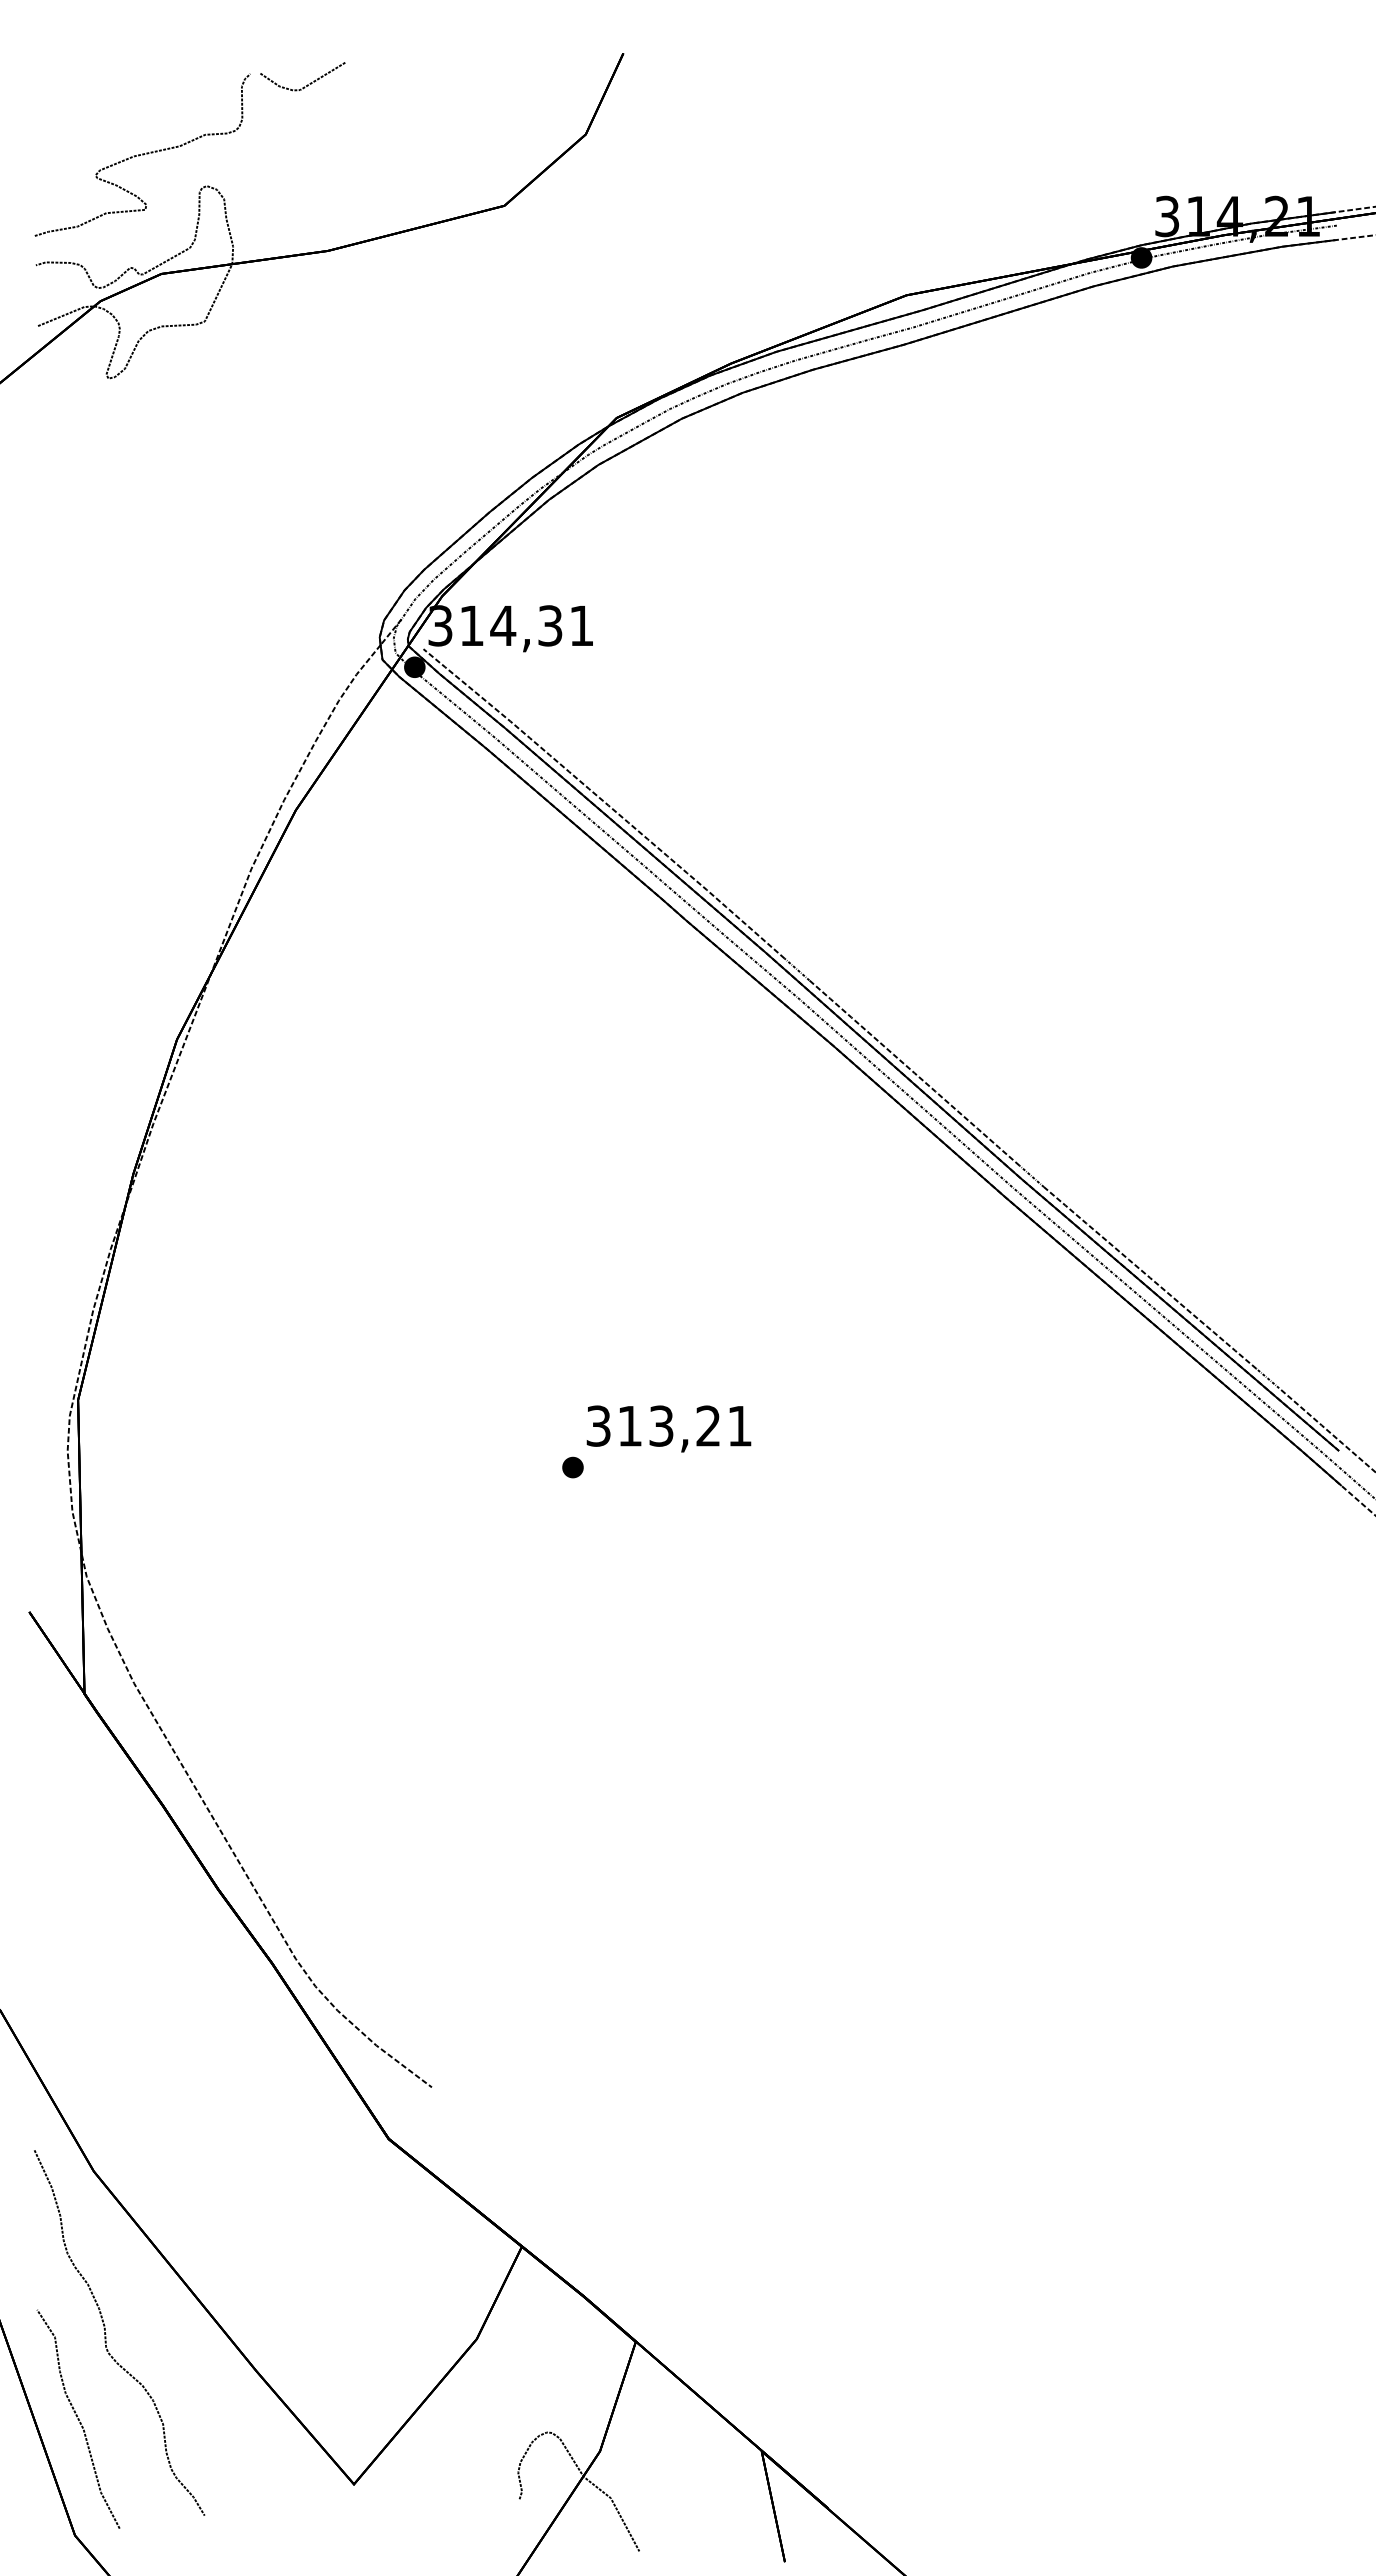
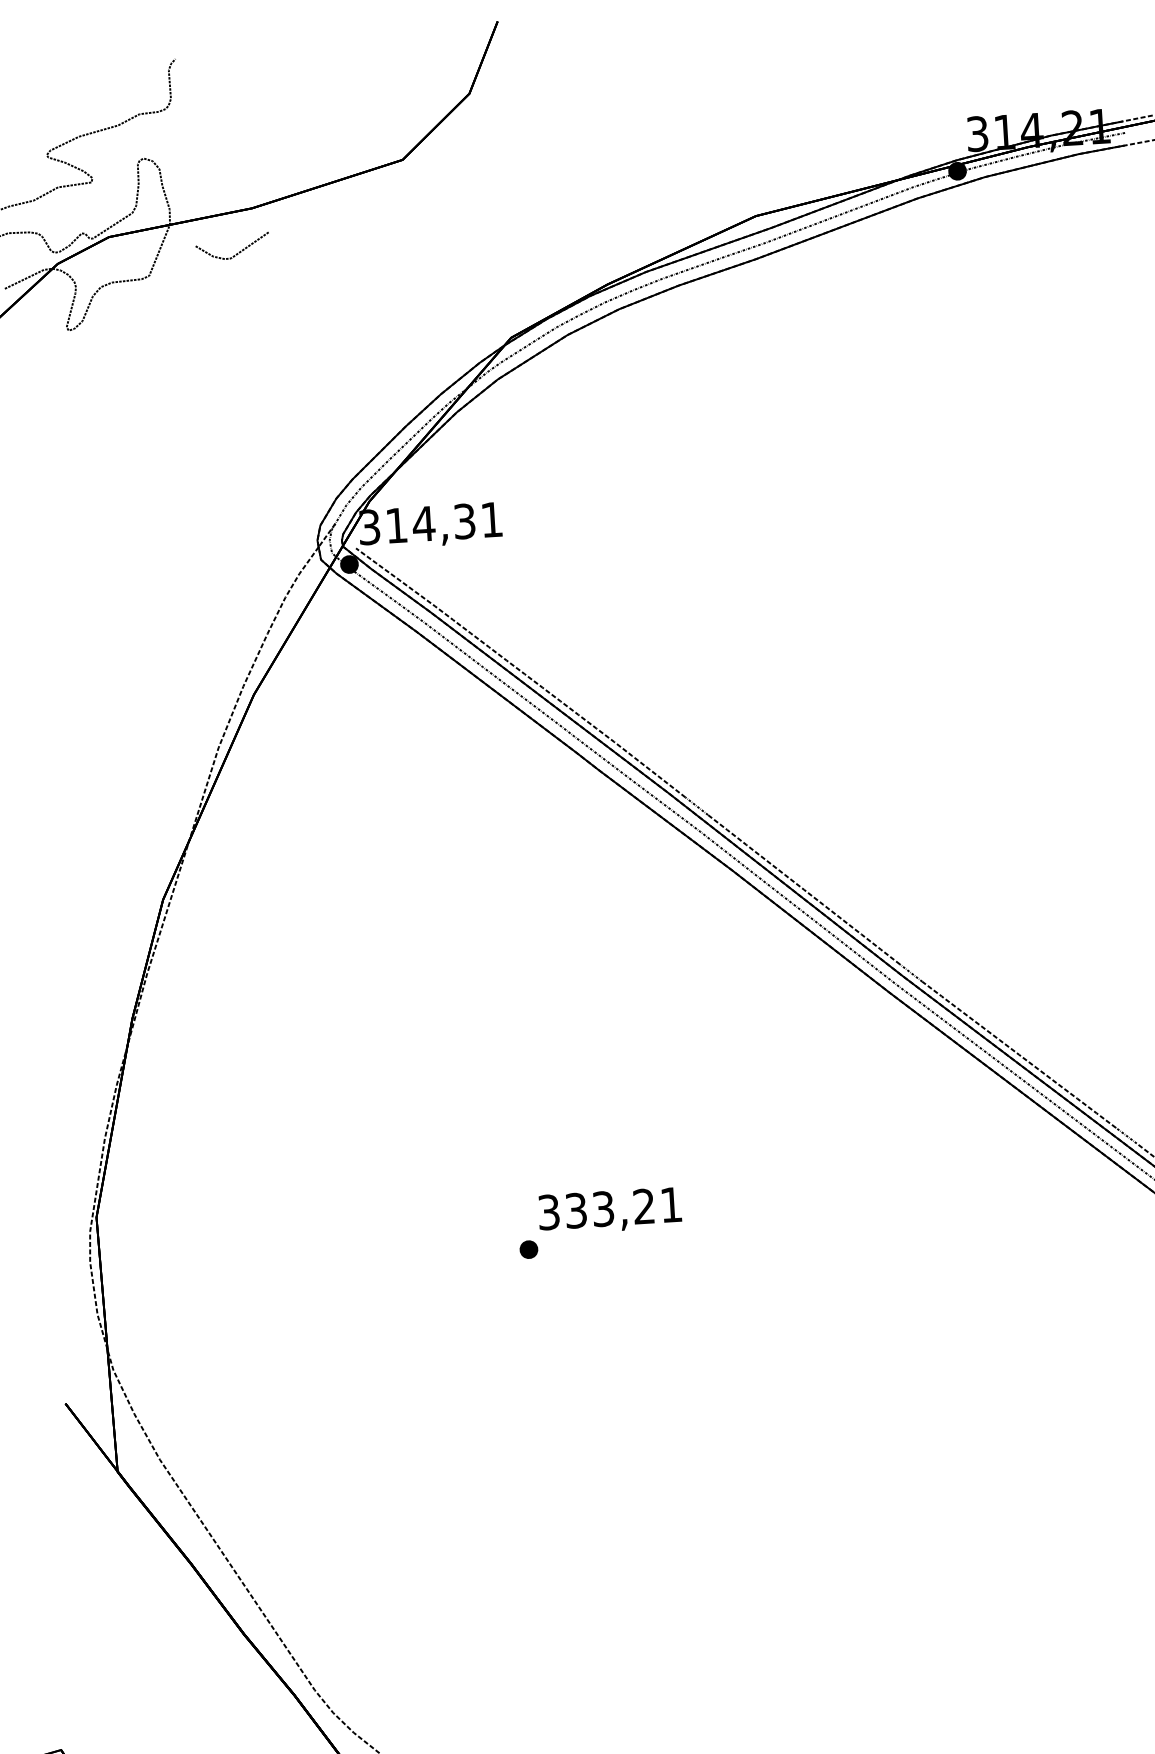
line: (307, 84) -> (237, 253), moved
text: (629, 1425) -> (575, 1210), 313,21 -> 333,21

